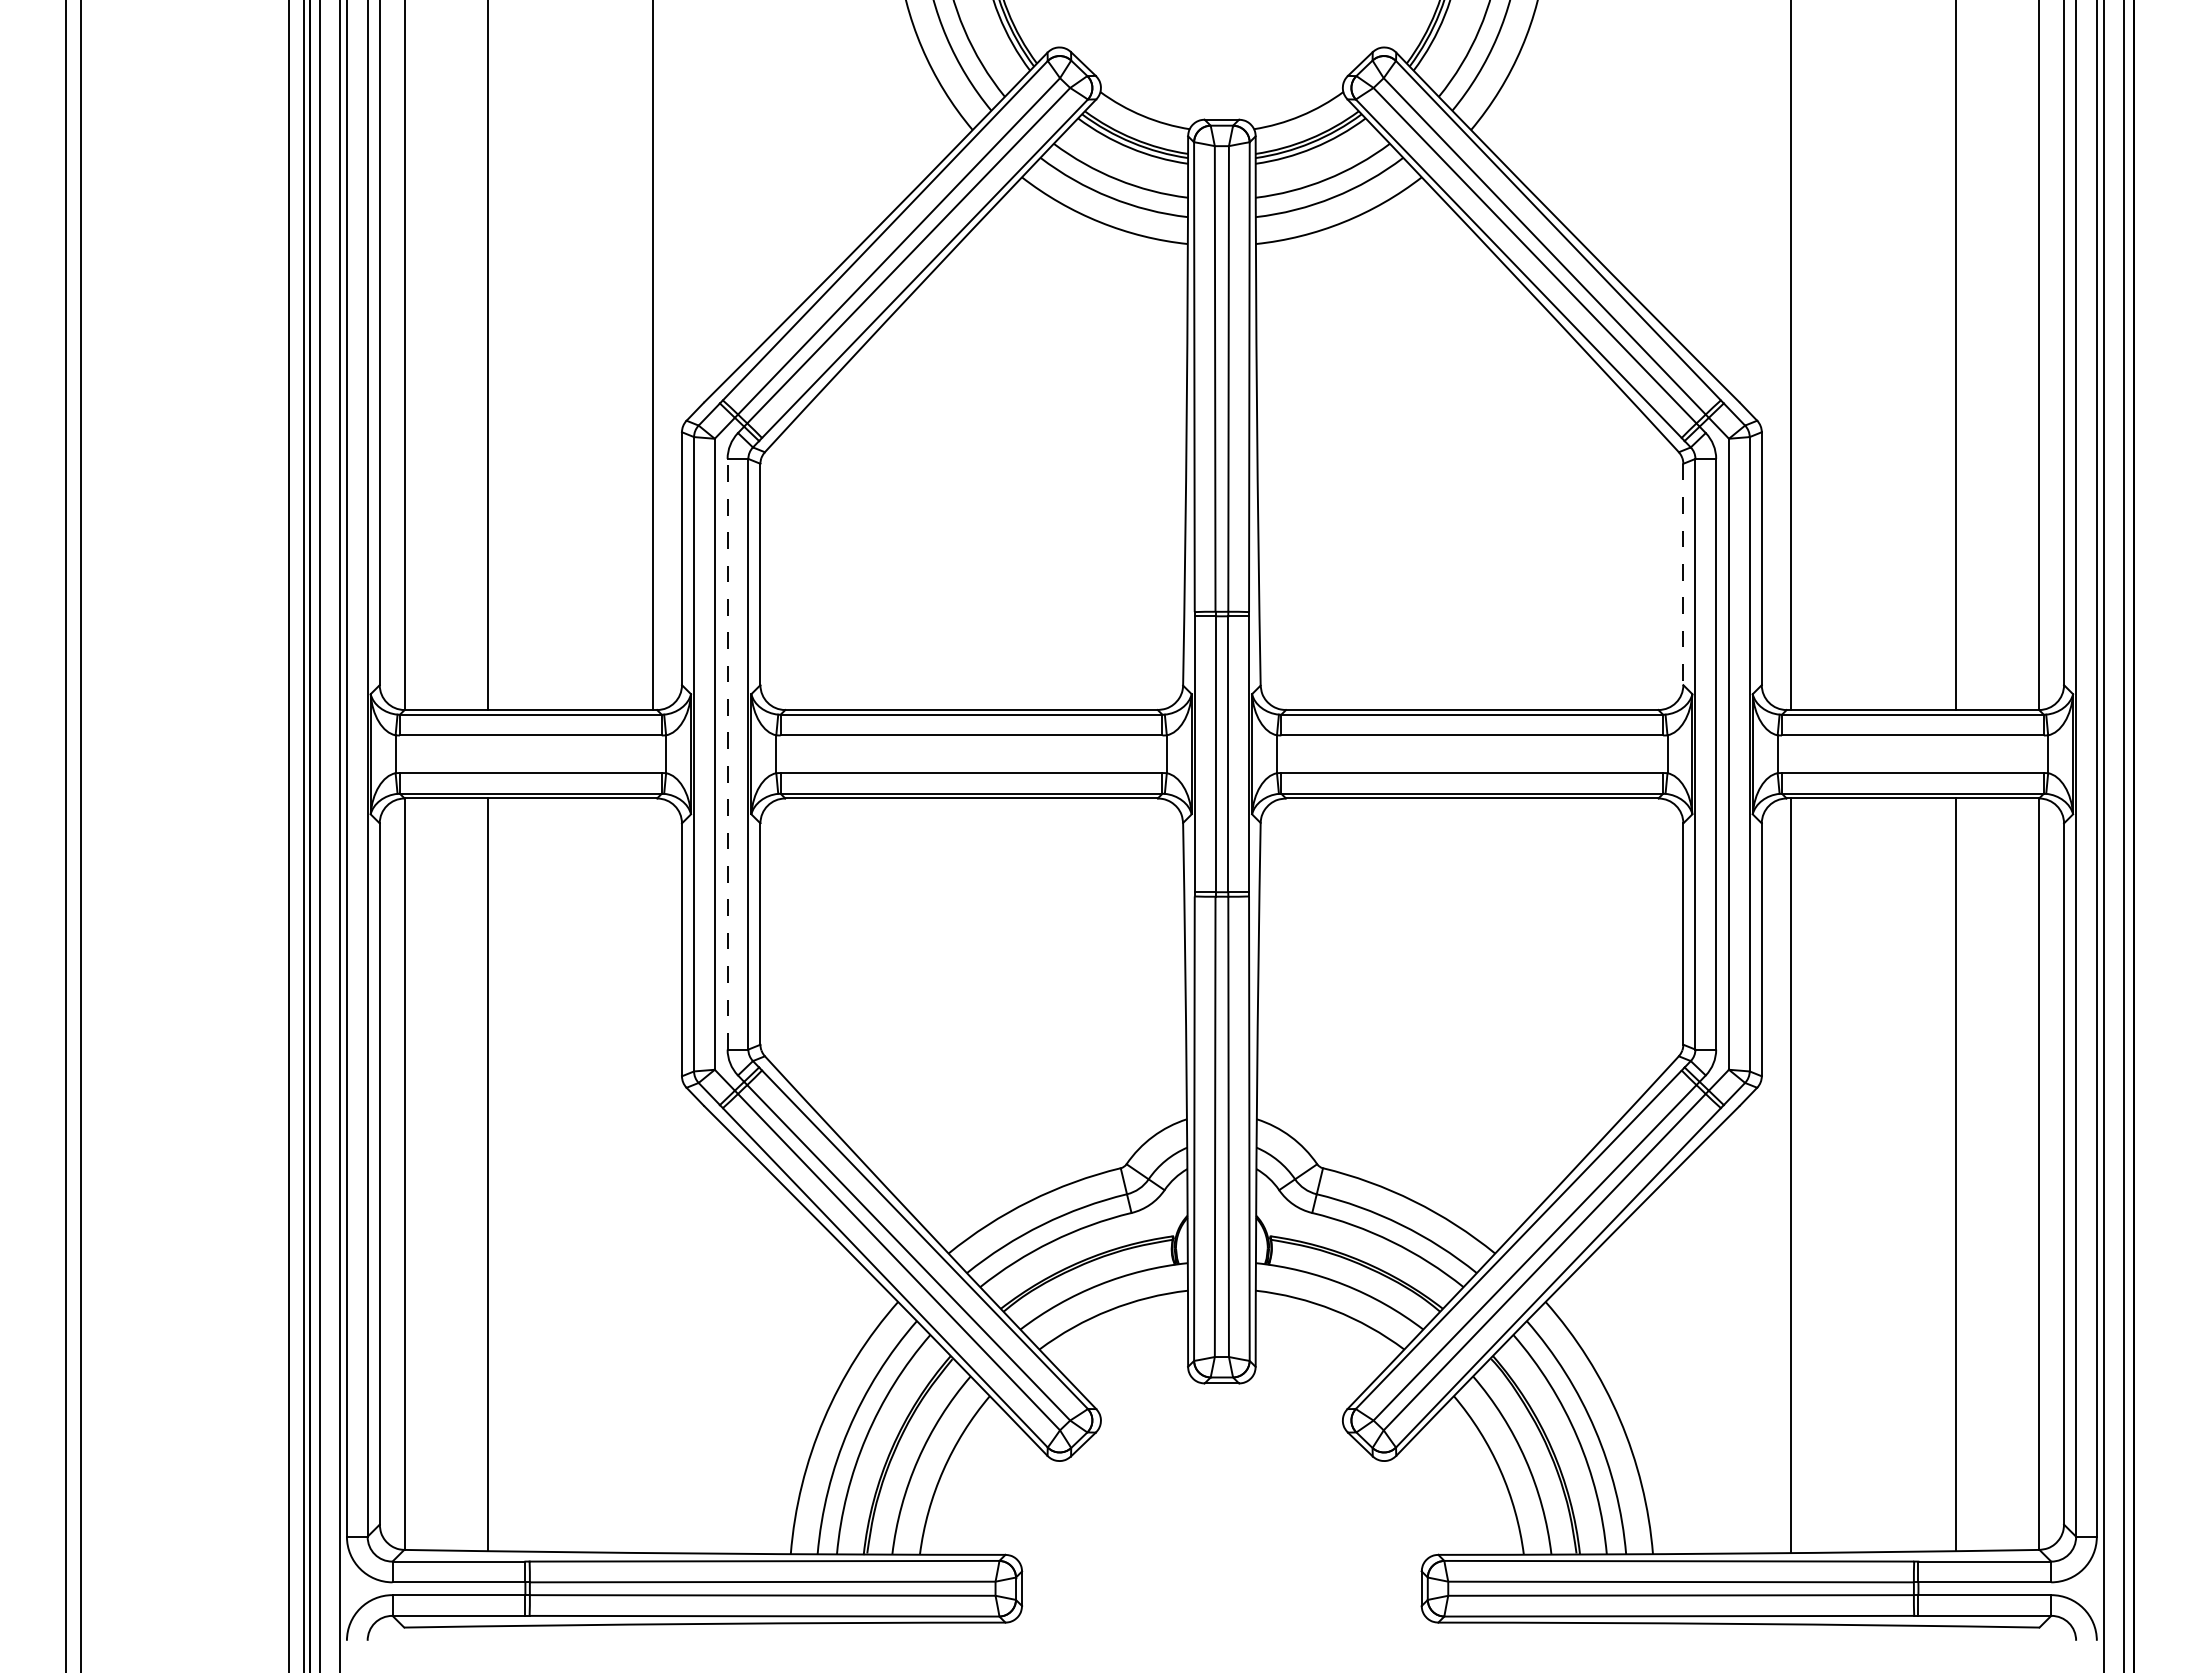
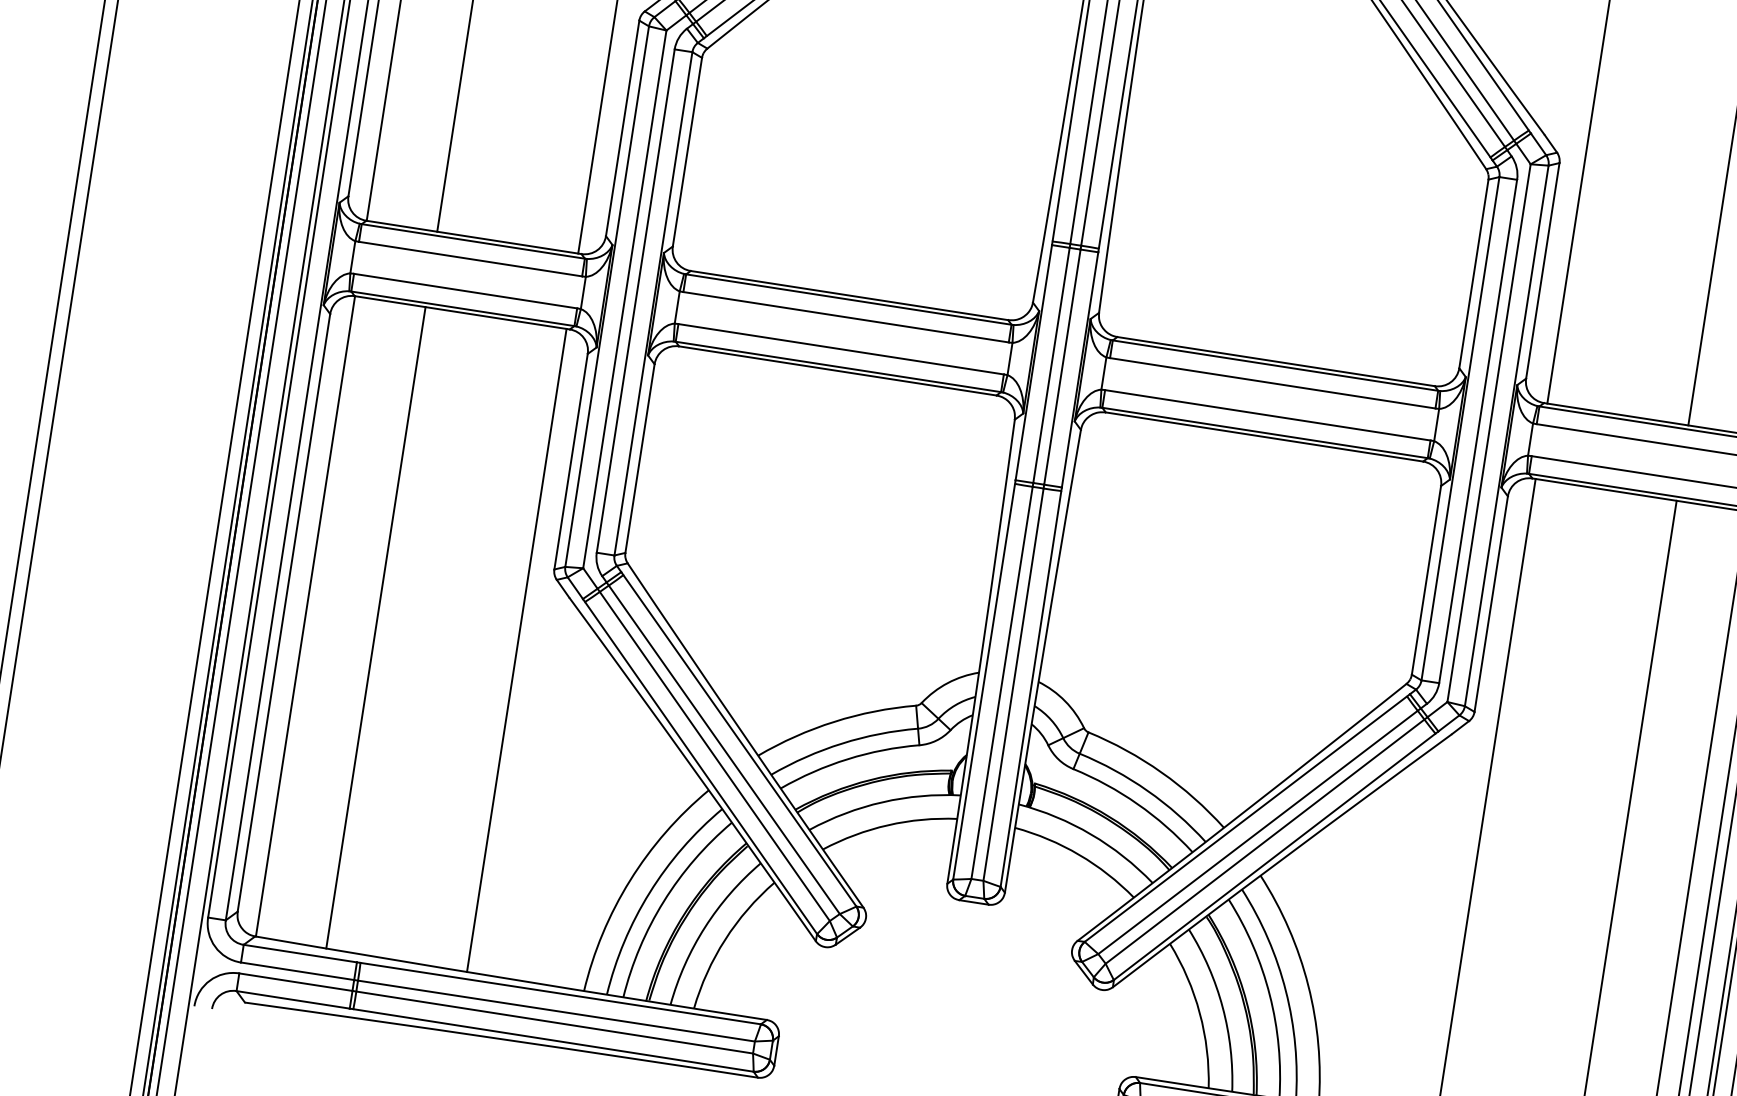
line: (1683, 574) -> (1474, 273), dashed -> solid
line: (727, 753) -> (635, 300), dashed -> solid
line: (653, 1175) -> (517, 650), added

